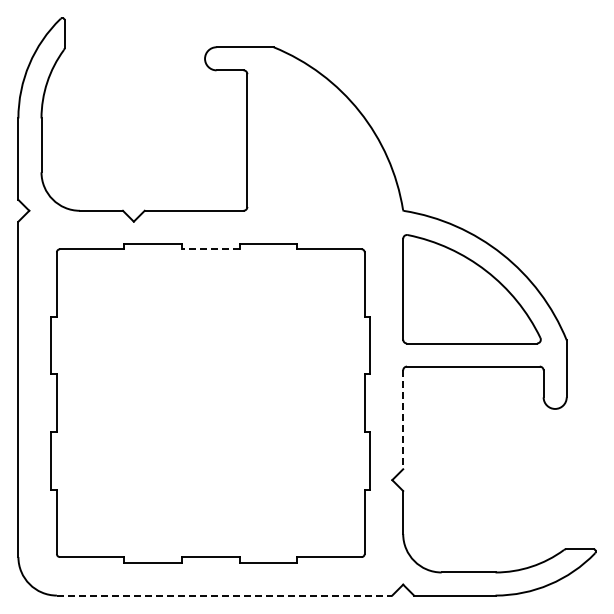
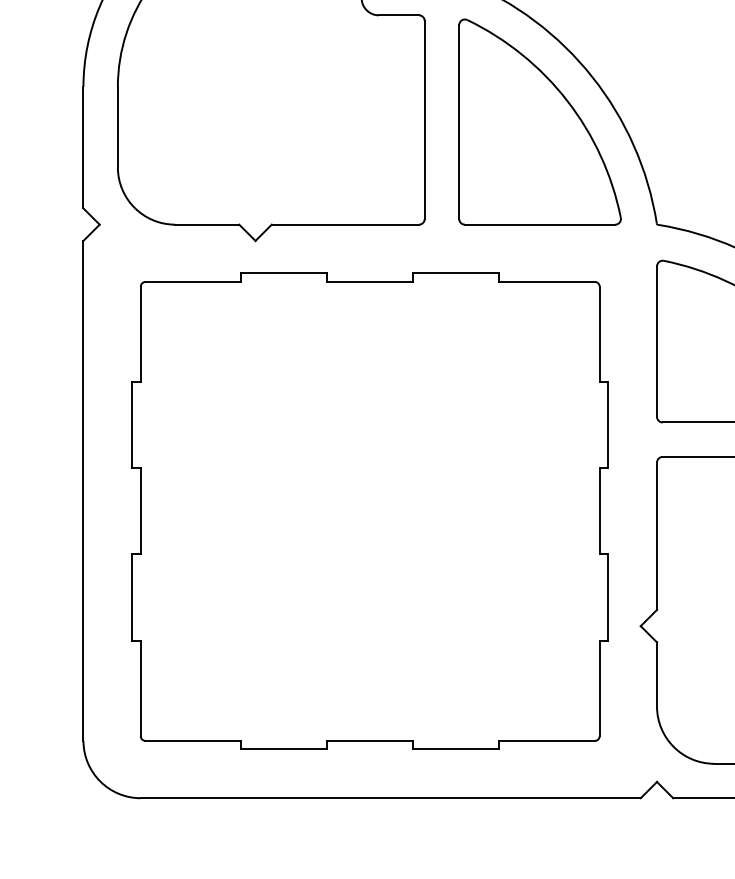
part: (324, 141) -> (539, 121), added
line: (210, 249) -> (369, 282), dashed -> solid
line: (403, 420) -> (657, 537), dashed -> solid
line: (224, 595) -> (390, 798), dashed -> solid

